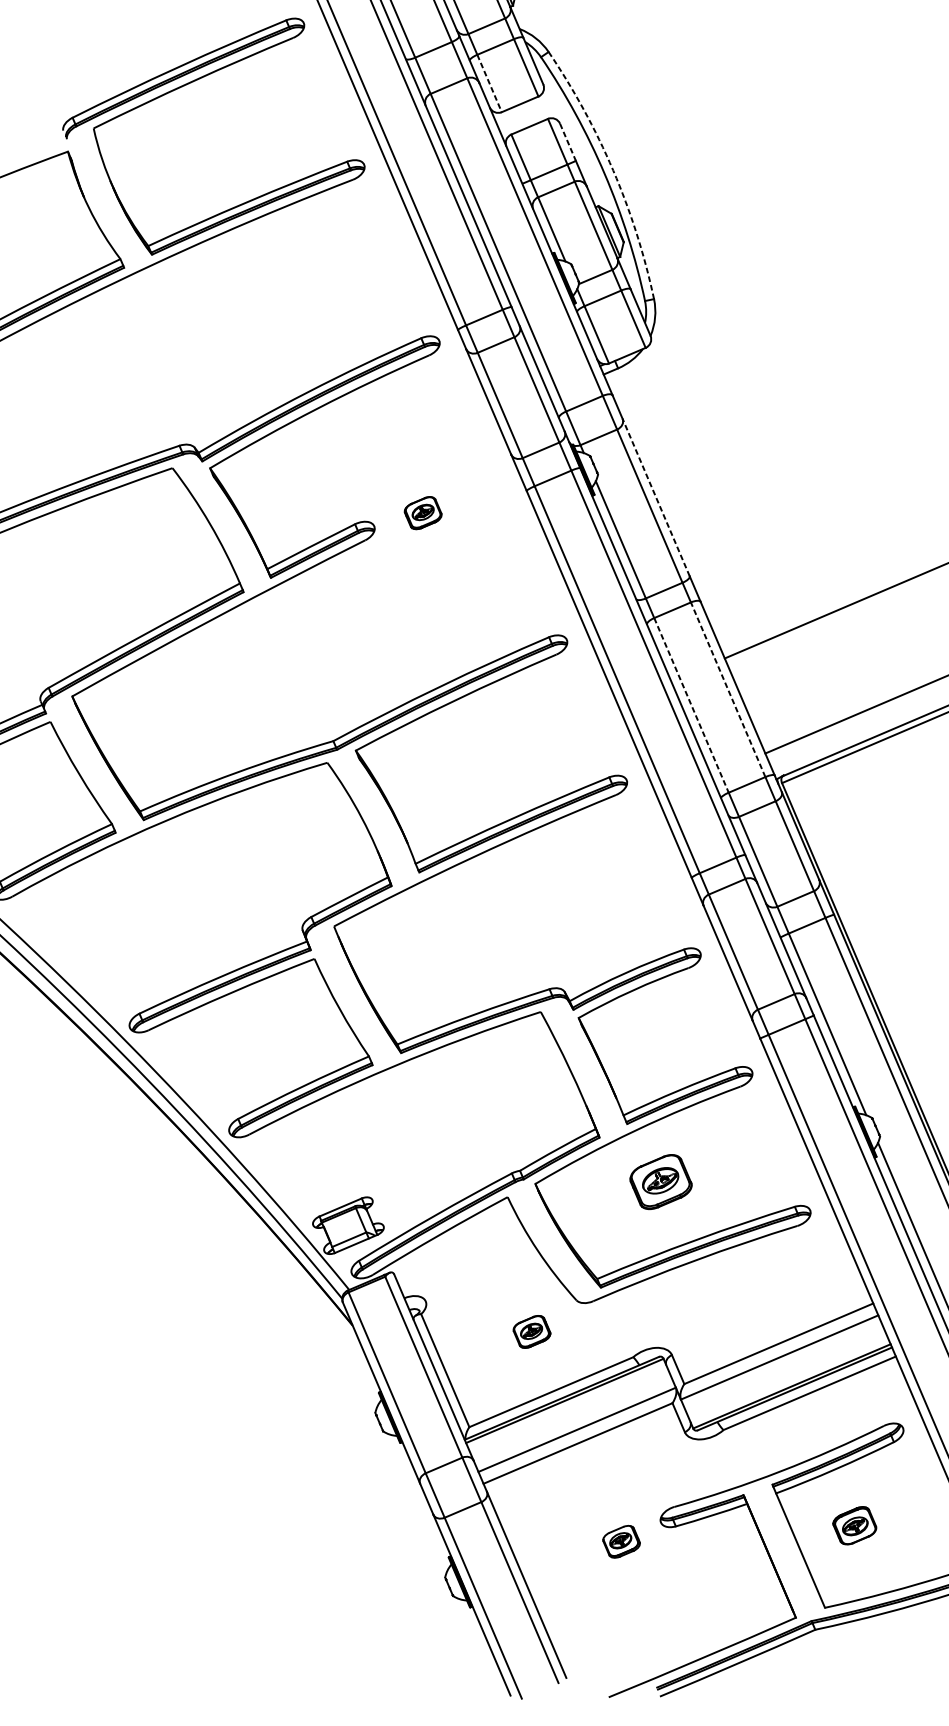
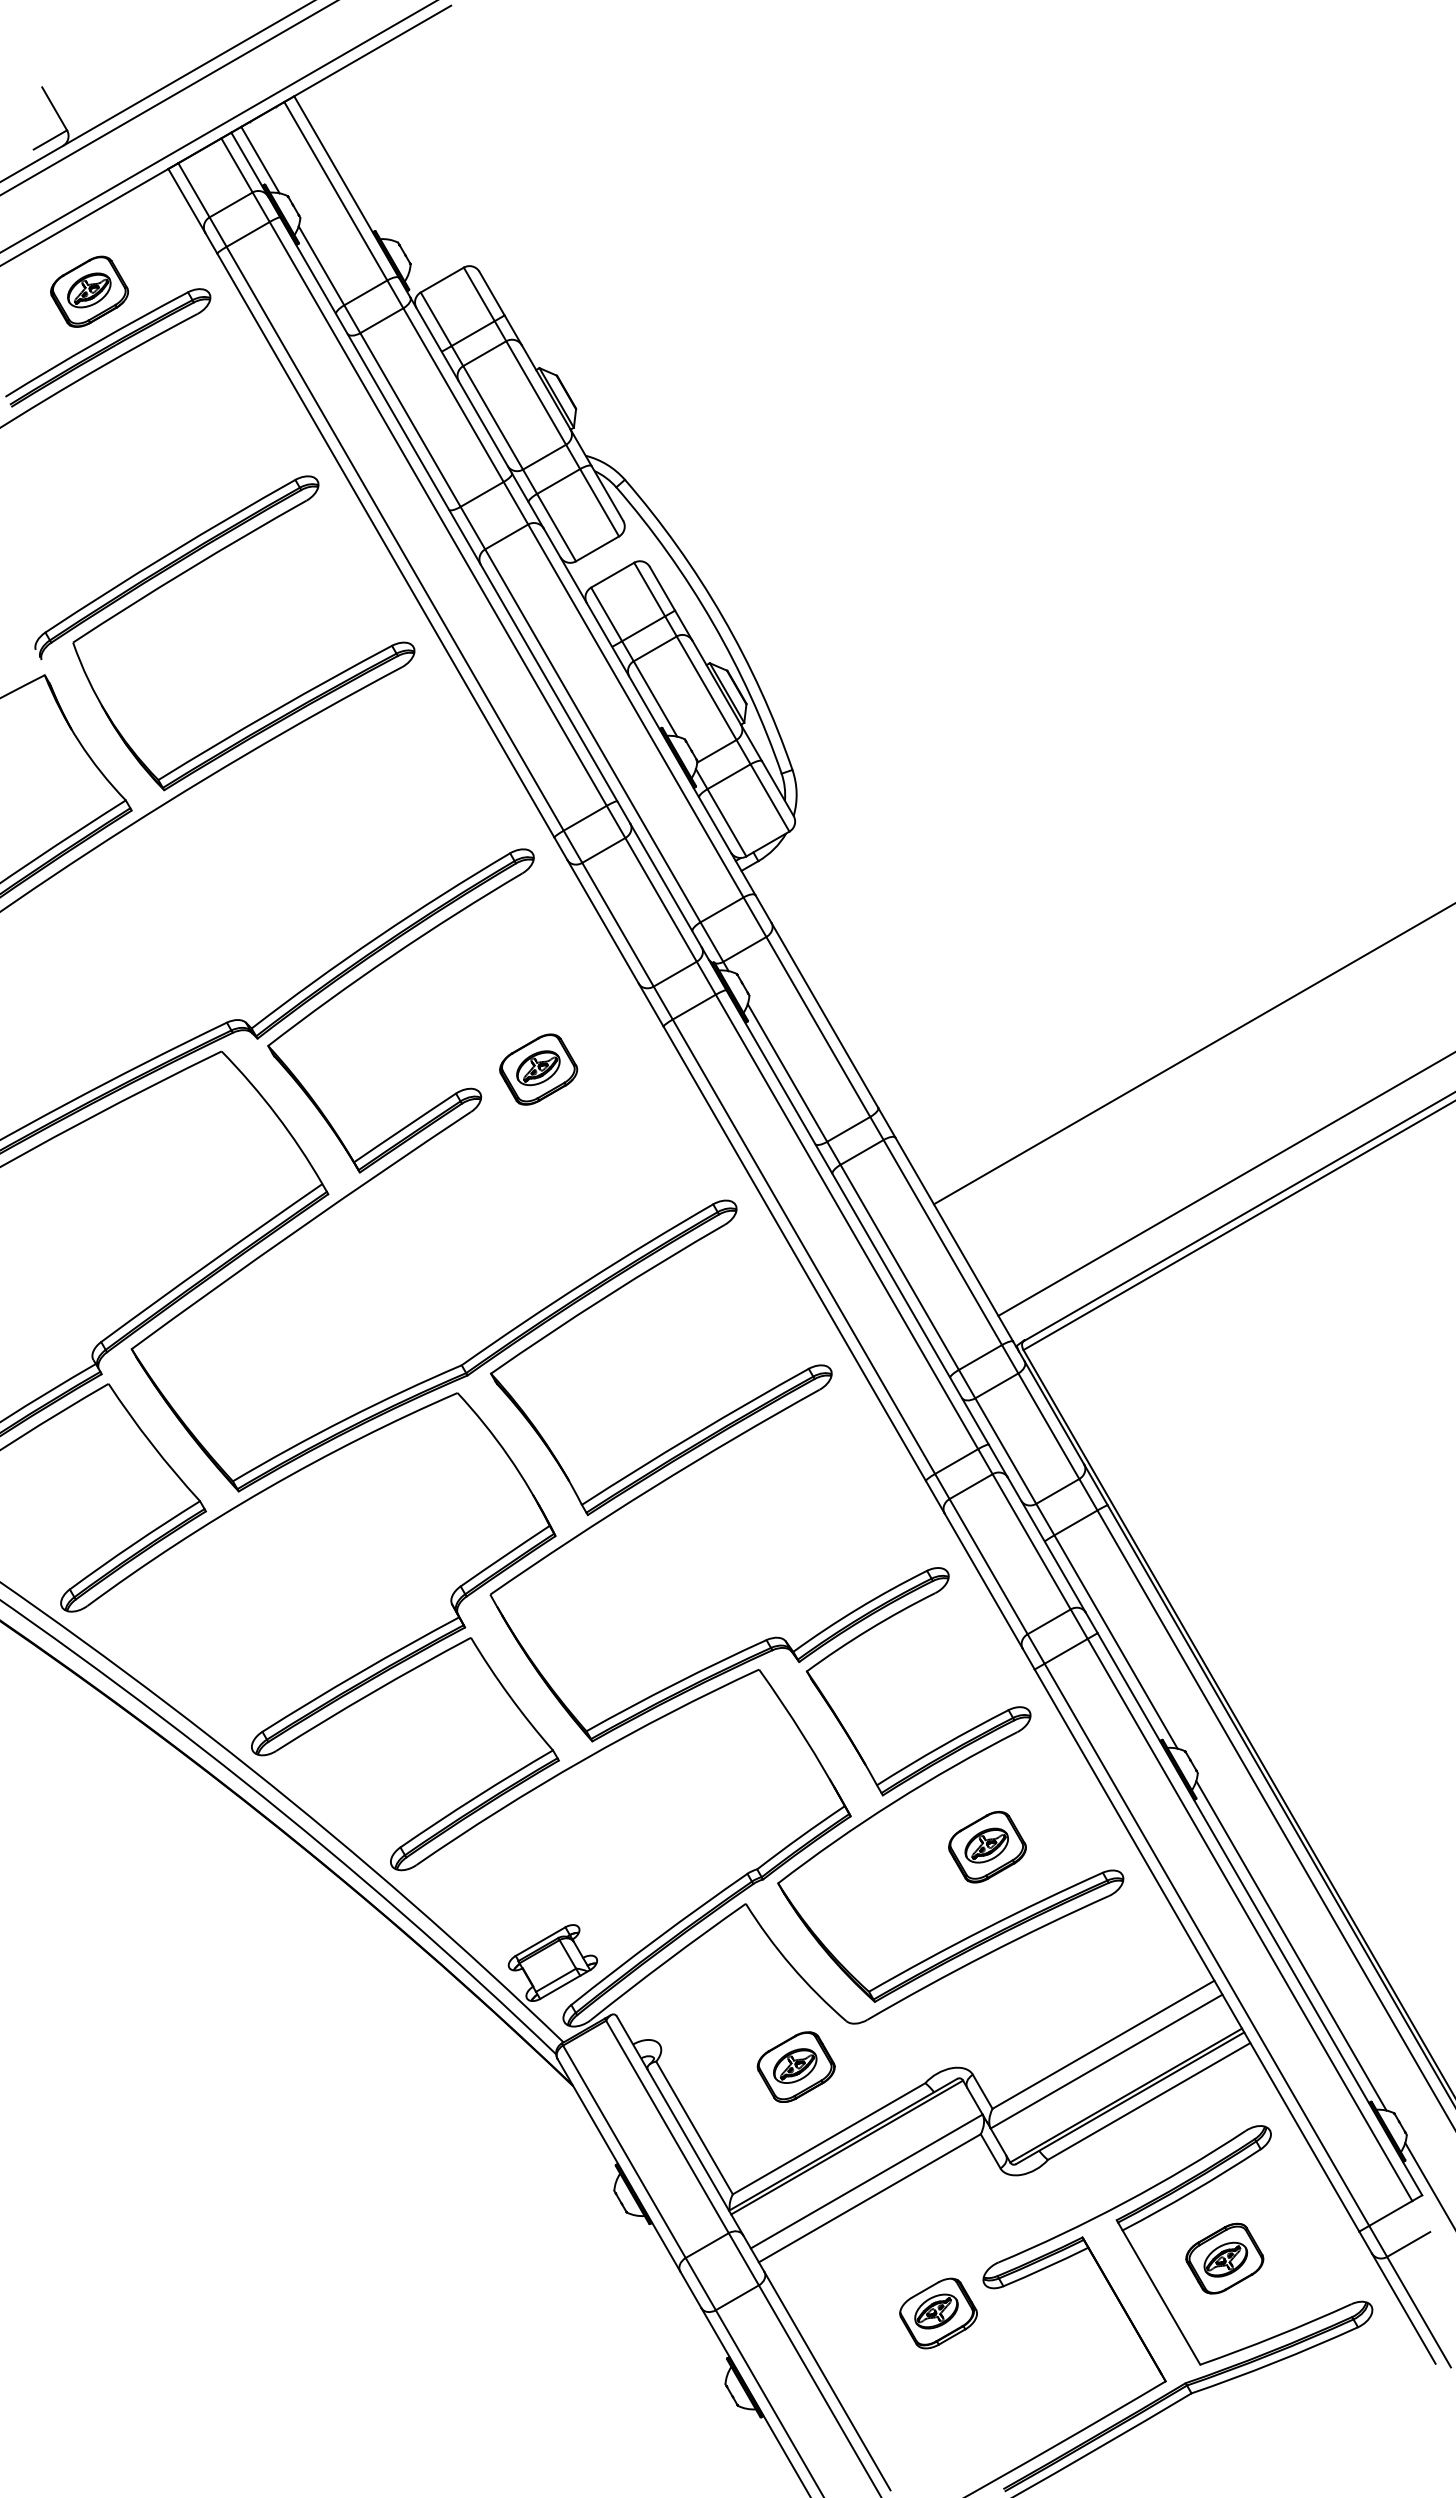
line: (489, 83) -> (556, 527), dashed -> solid
line: (567, 142) -> (662, 589), dashed -> solid
arc: (613, 170) -> (722, 616), dashed -> solid
line: (655, 497) -> (824, 1015), dashed -> solid
part: (423, 513) -> (538, 1069), size x1.67
line: (727, 689) -> (942, 1242), dashed -> solid
line: (692, 705) -> (900, 1267), dashed -> solid
part: (661, 1181) -> (987, 1846), moved
part: (531, 1331) -> (795, 2066), size x1.67
part: (854, 1525) -> (1224, 2258), size x1.43
part: (621, 1541) -> (938, 2313), size x1.67

